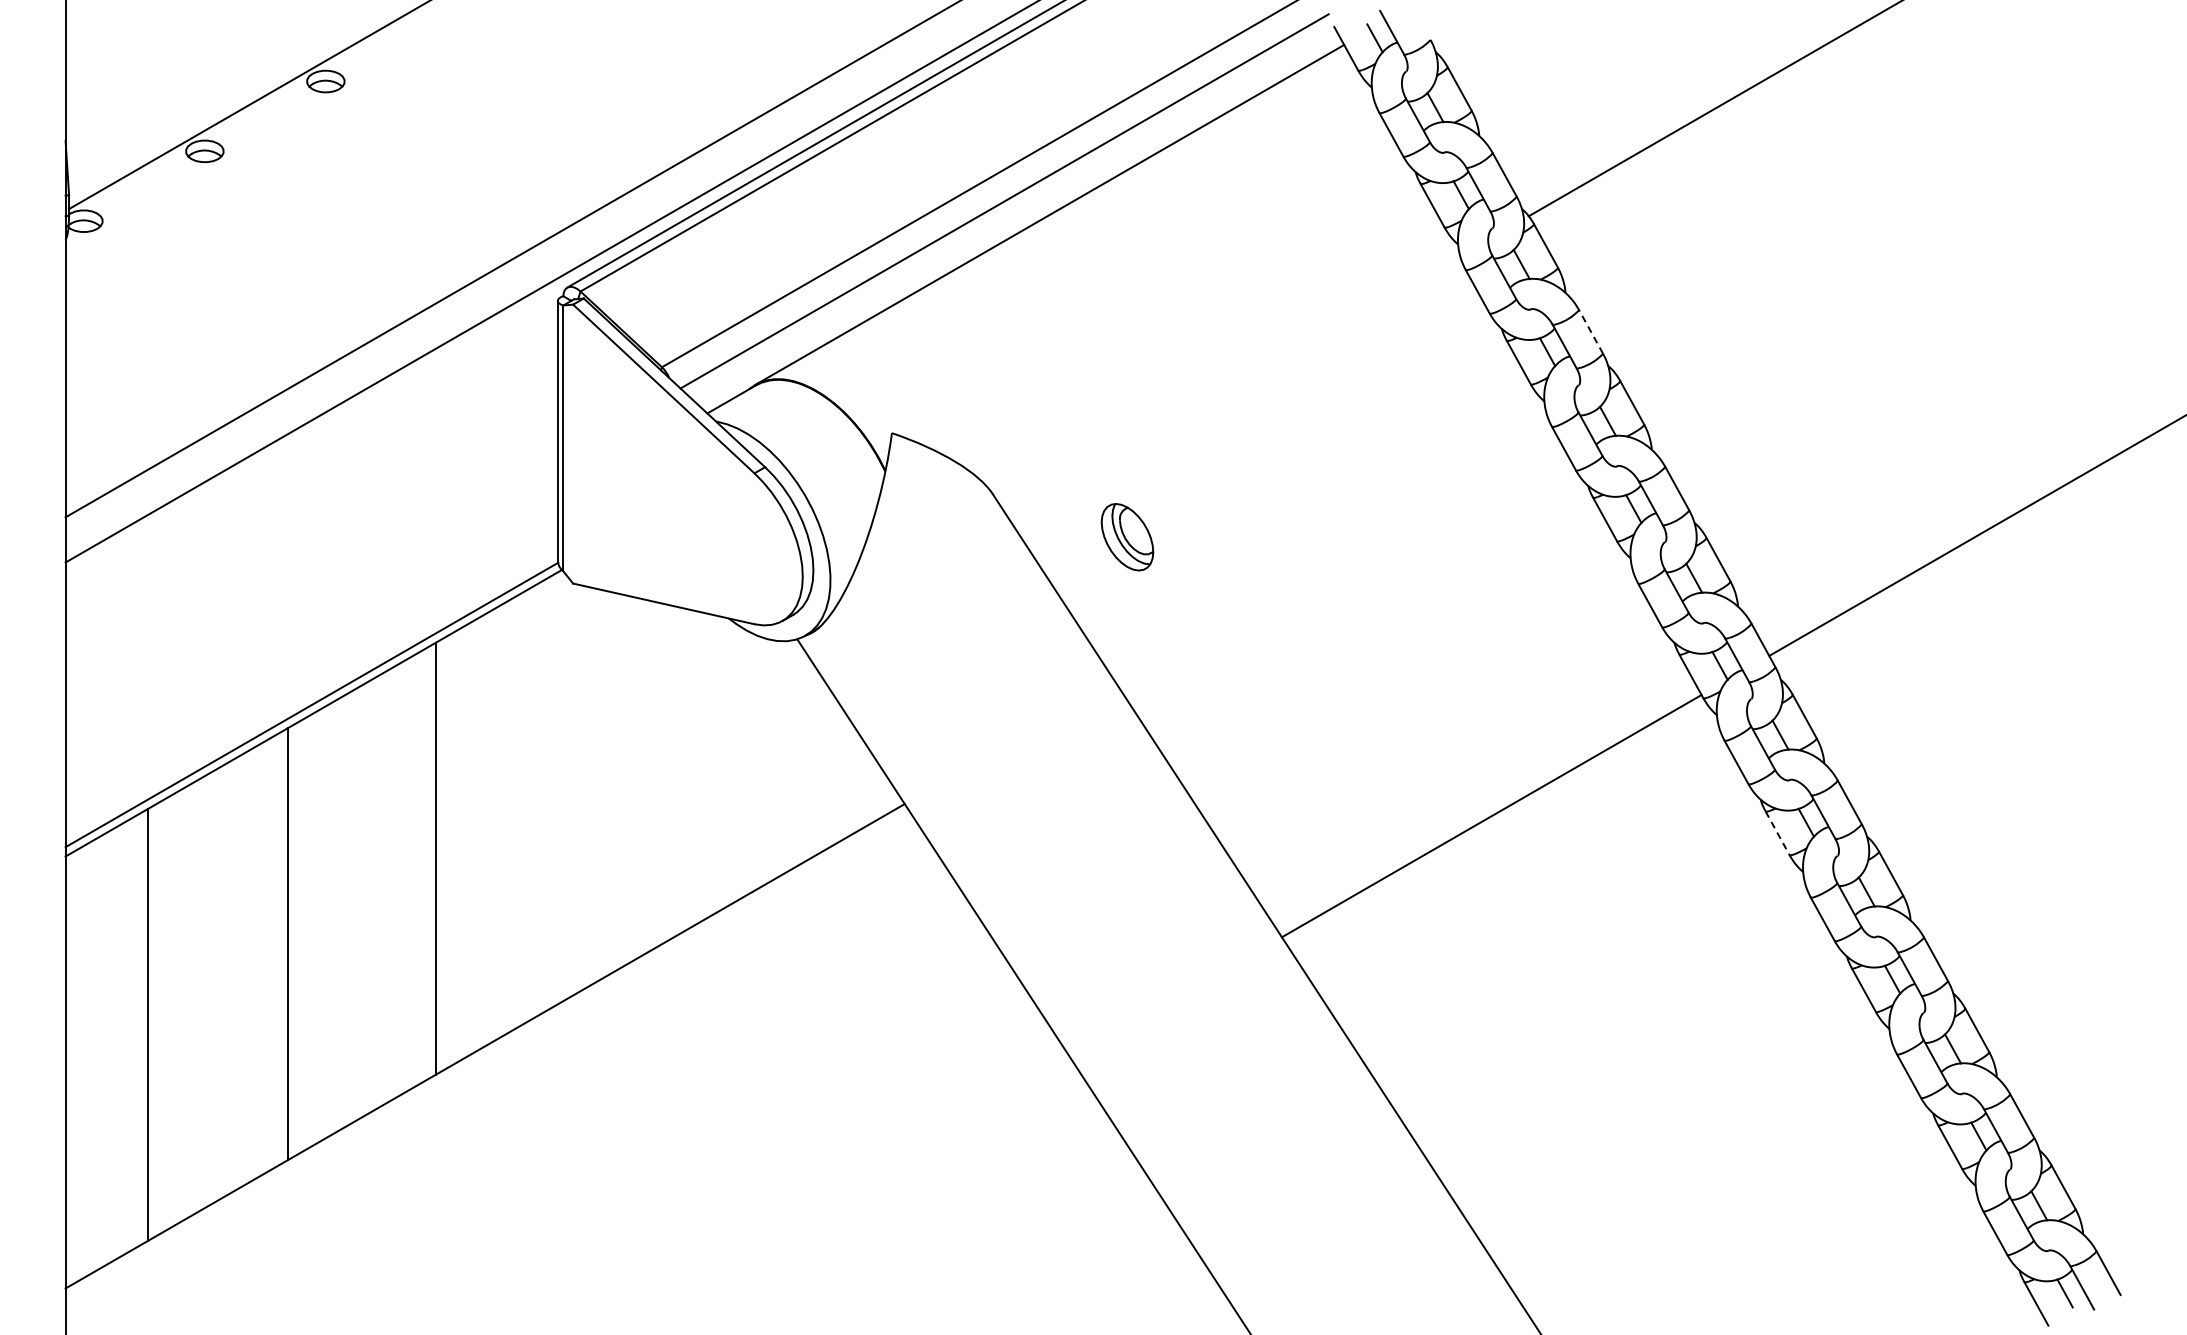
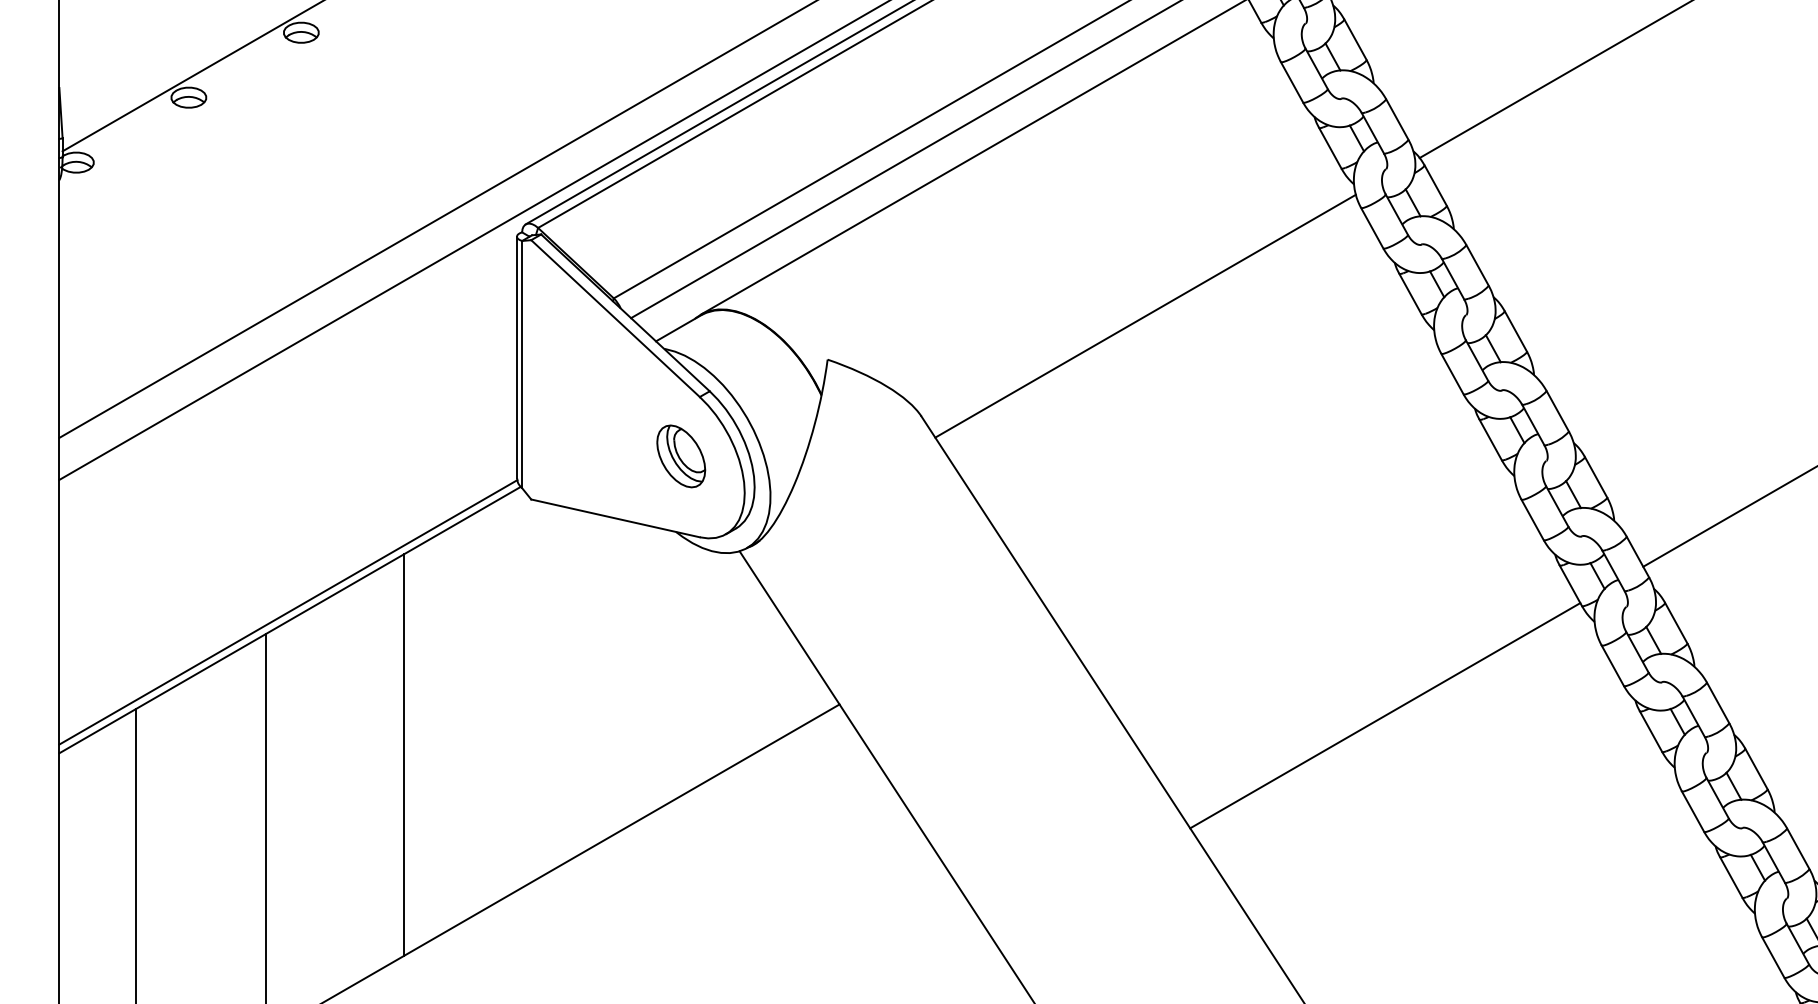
line: (1591, 331) -> (1478, 265), dashed -> solid
line: (1233, 386) -> (1145, 316), added
part: (1127, 537) -> (681, 456), moved
line: (1777, 833) -> (1650, 731), dashed -> solid

